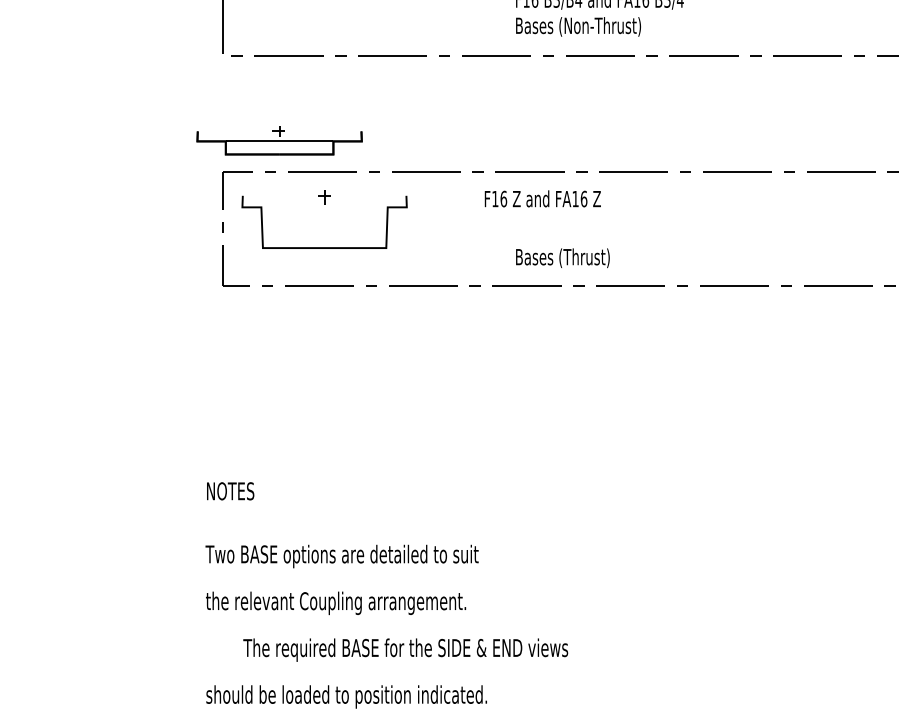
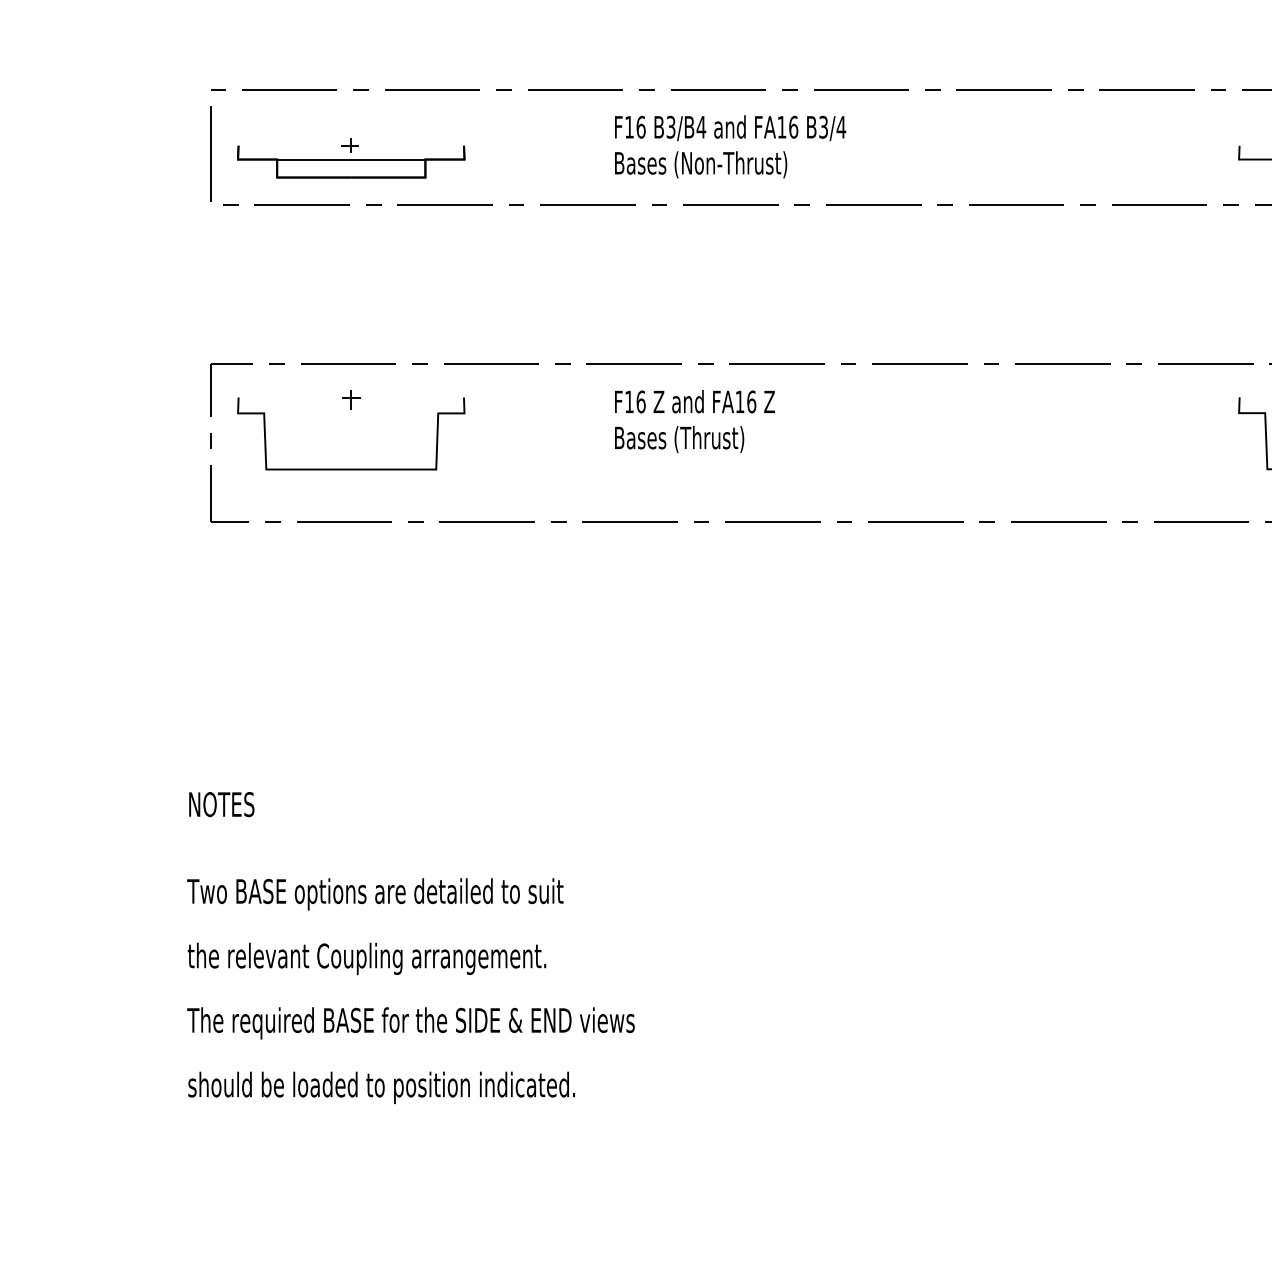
part: (279, 140) -> (351, 158), moved
text: (542, 198) -> (694, 401), moved
text: (562, 258) -> (679, 439), moved
text: (405, 650) -> (410, 1023), moved

